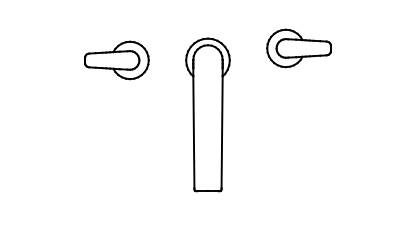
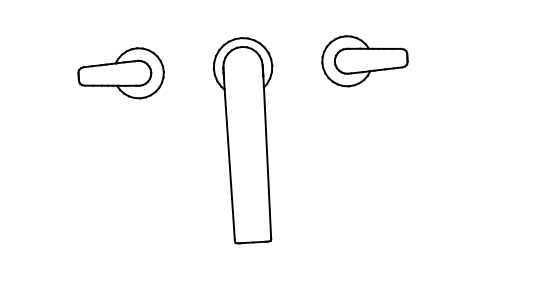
part: (298, 48) -> (364, 60), moved

